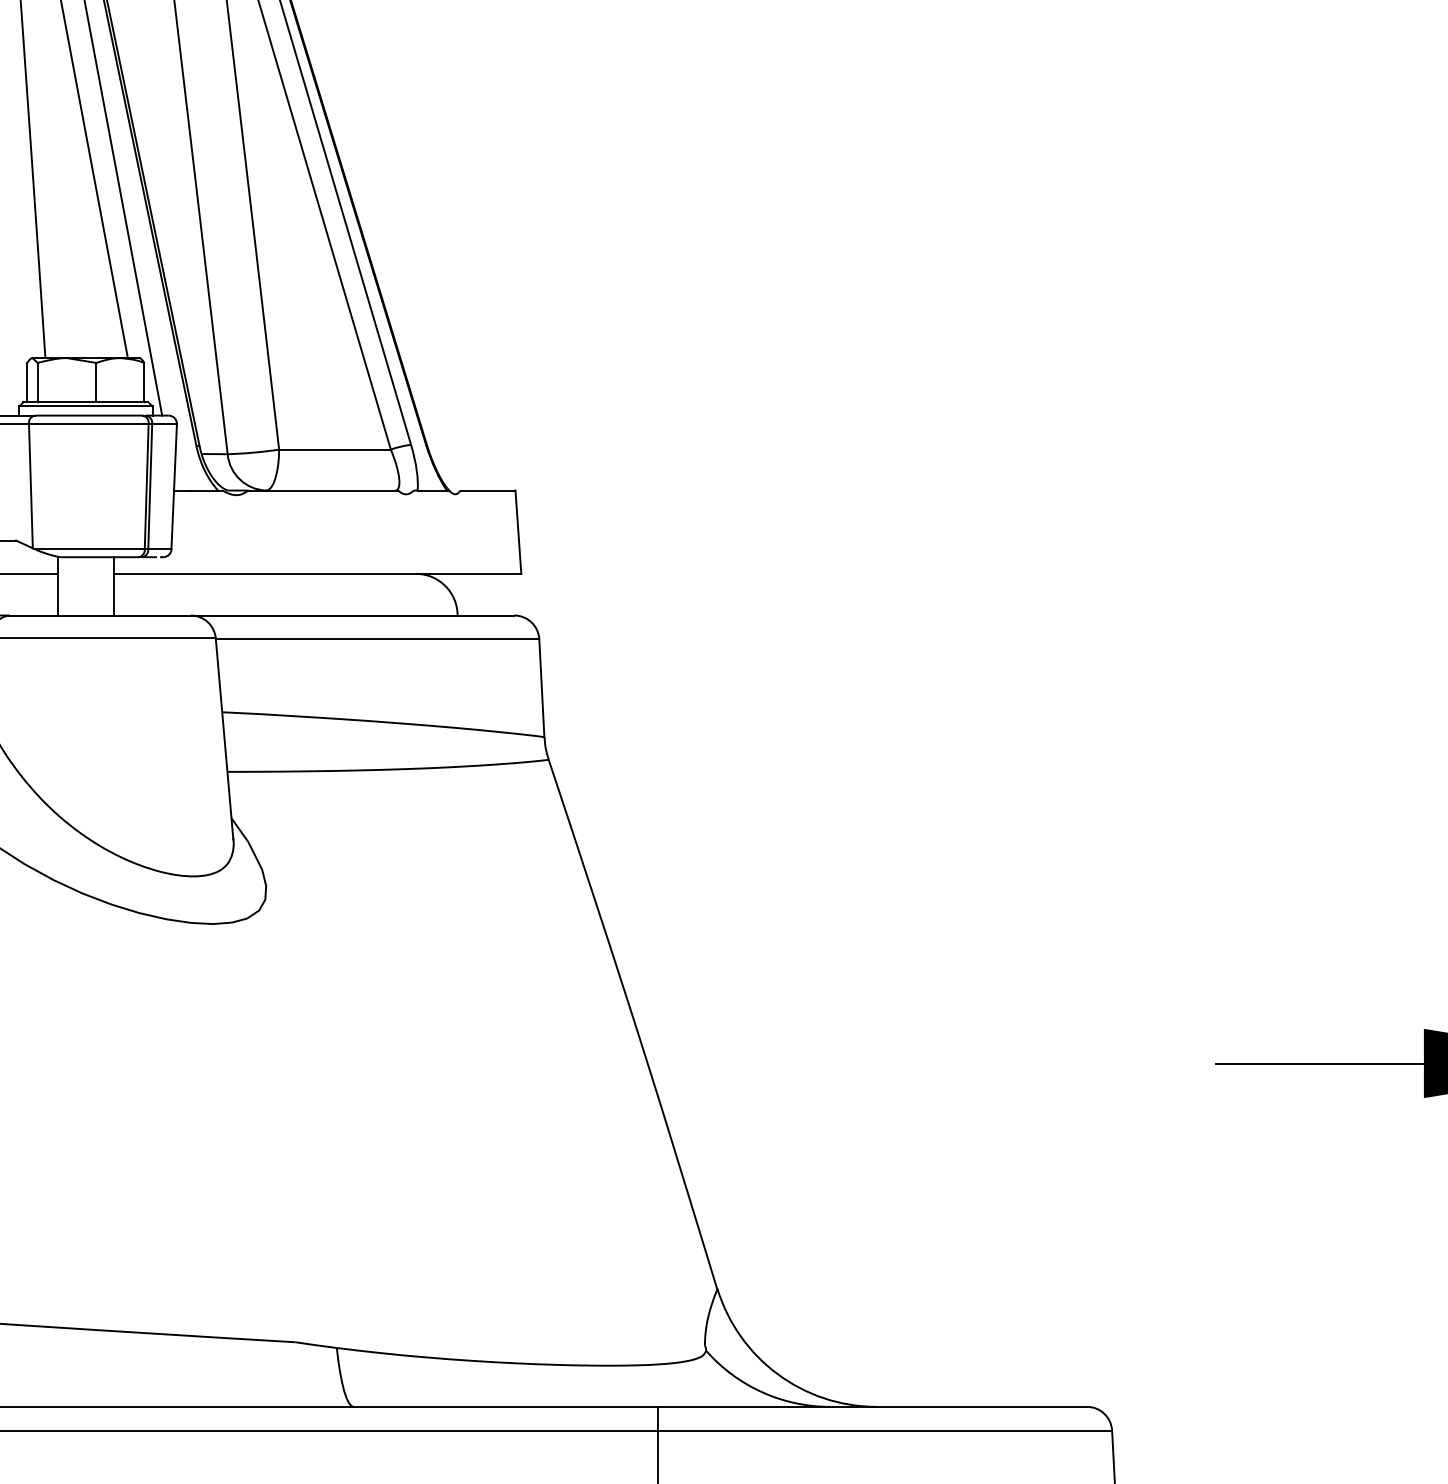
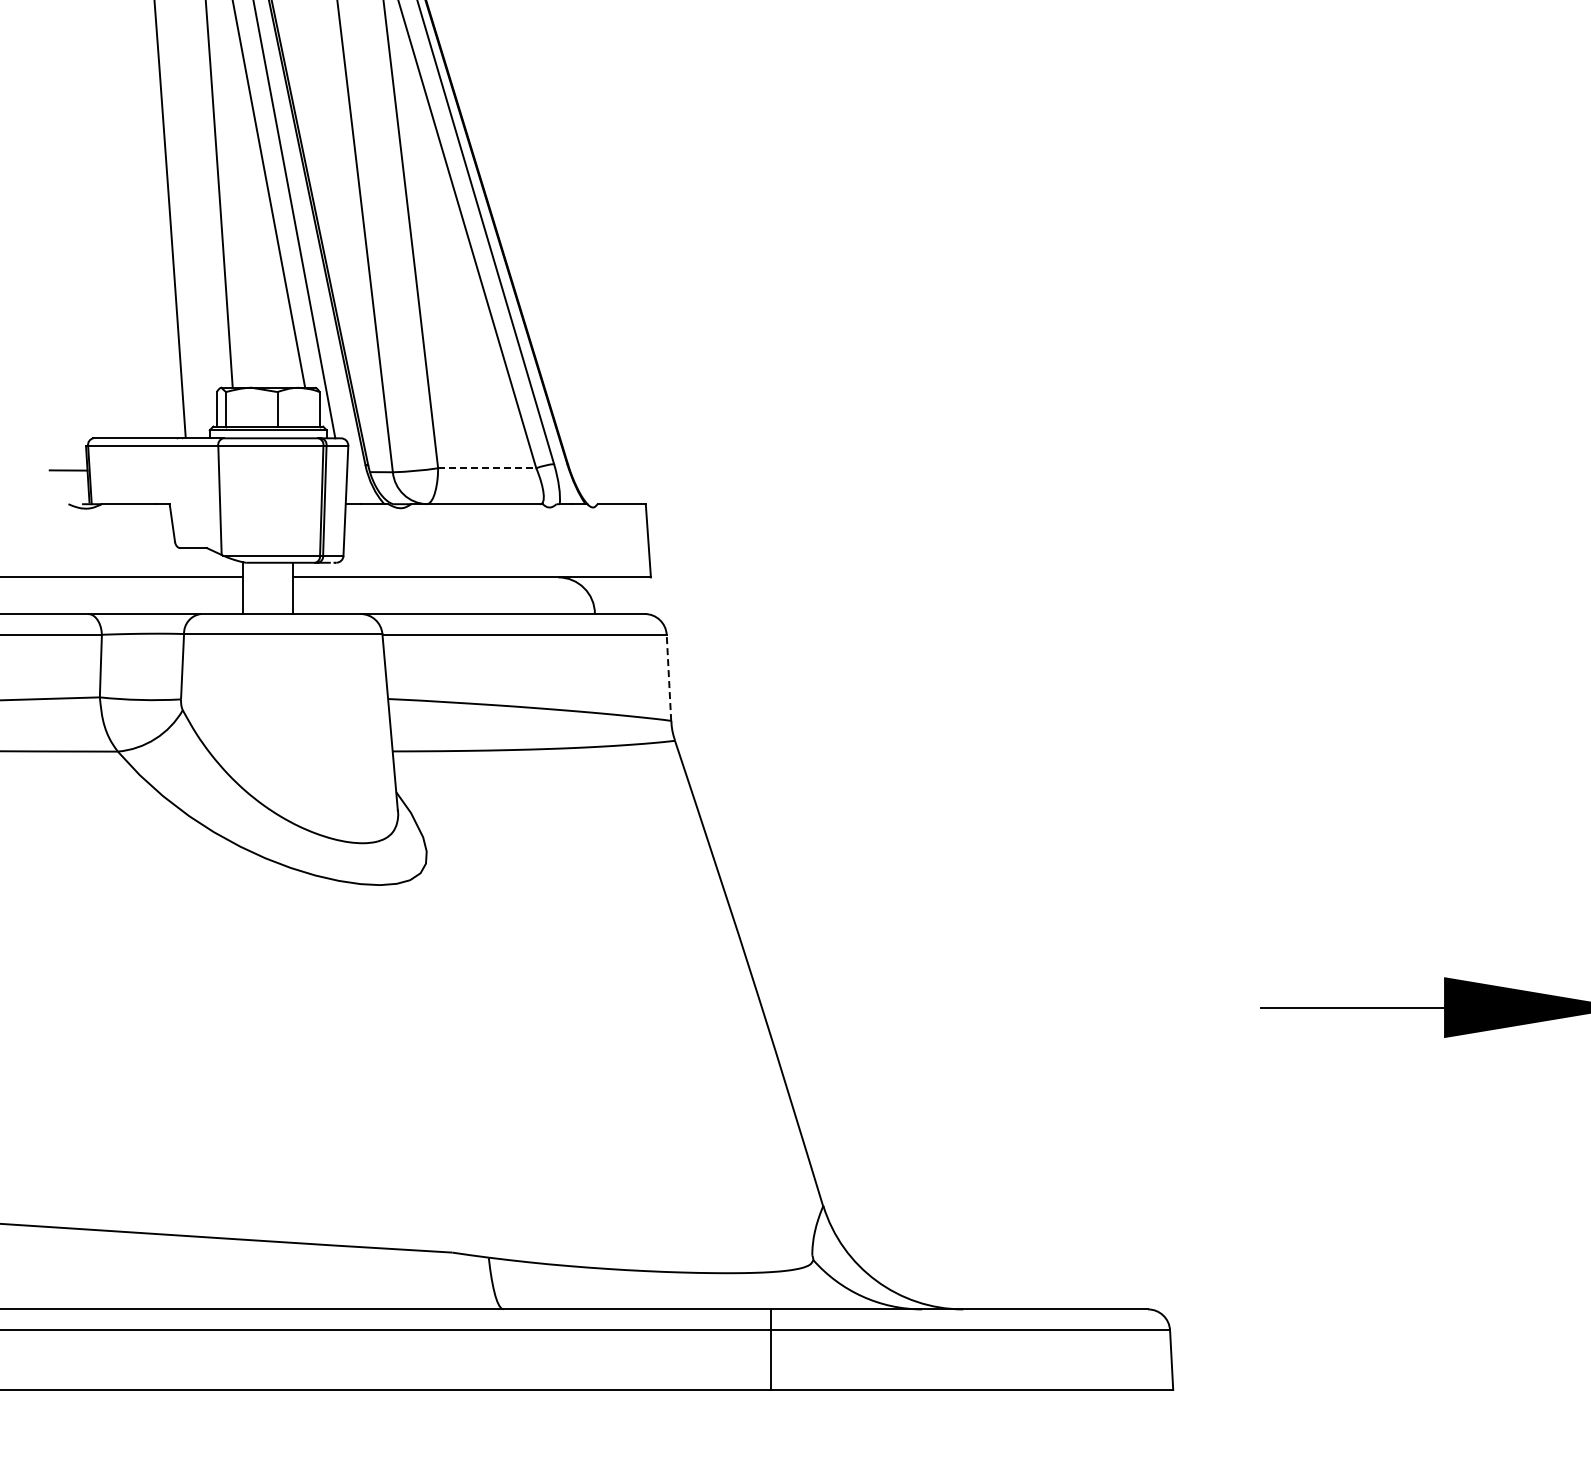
line: (335, 449) -> (487, 468), solid -> dashed
line: (541, 687) -> (668, 677), solid -> dashed

